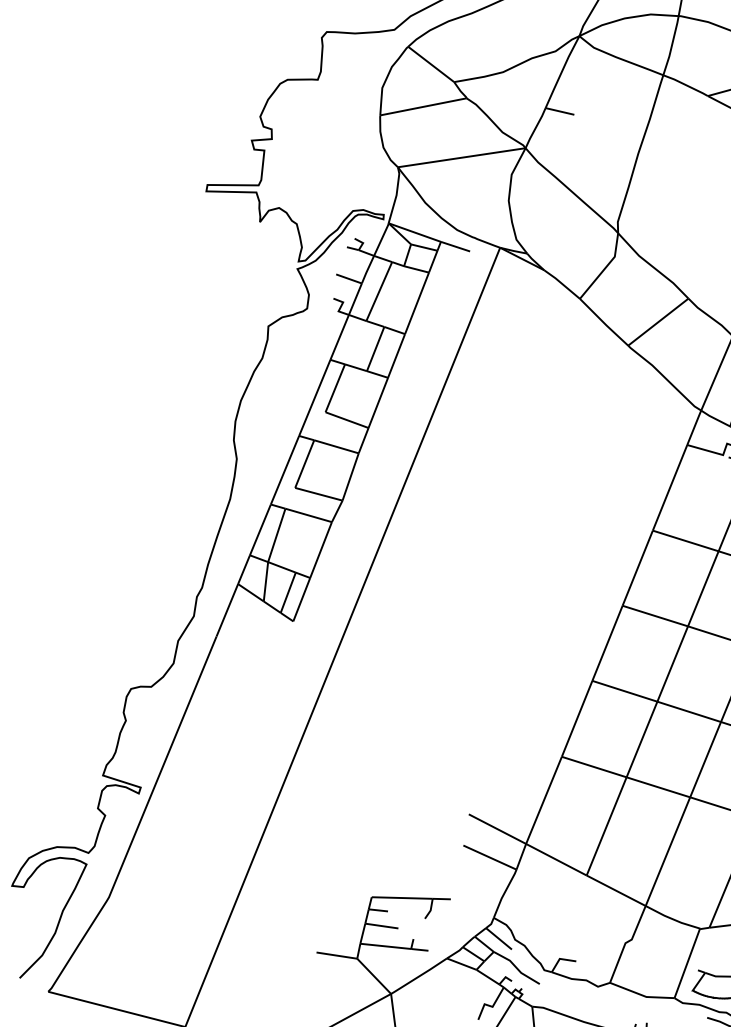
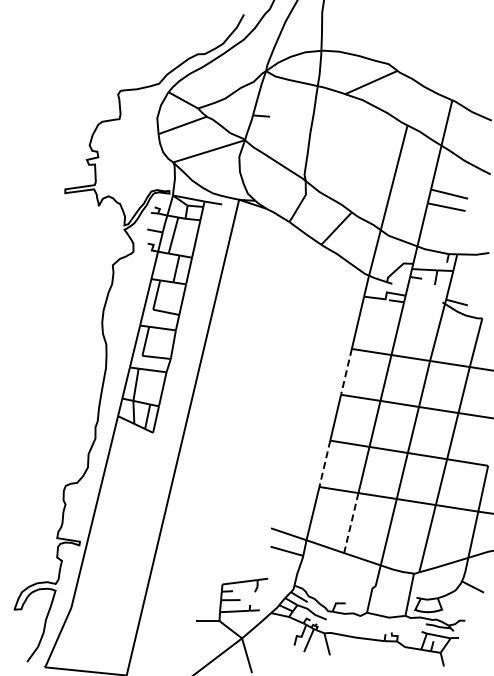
line: (637, 567) -> (346, 371), solid -> dashed
line: (576, 718) -> (324, 463), solid -> dashed
line: (606, 827) -> (351, 523), solid -> dashed

